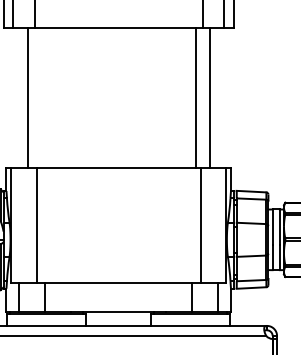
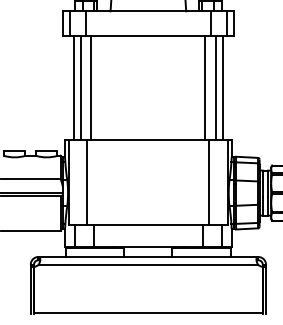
line: (19, 97) -> (74, 87), added
line: (42, 97) -> (91, 87), added
line: (218, 97) -> (222, 87), added

